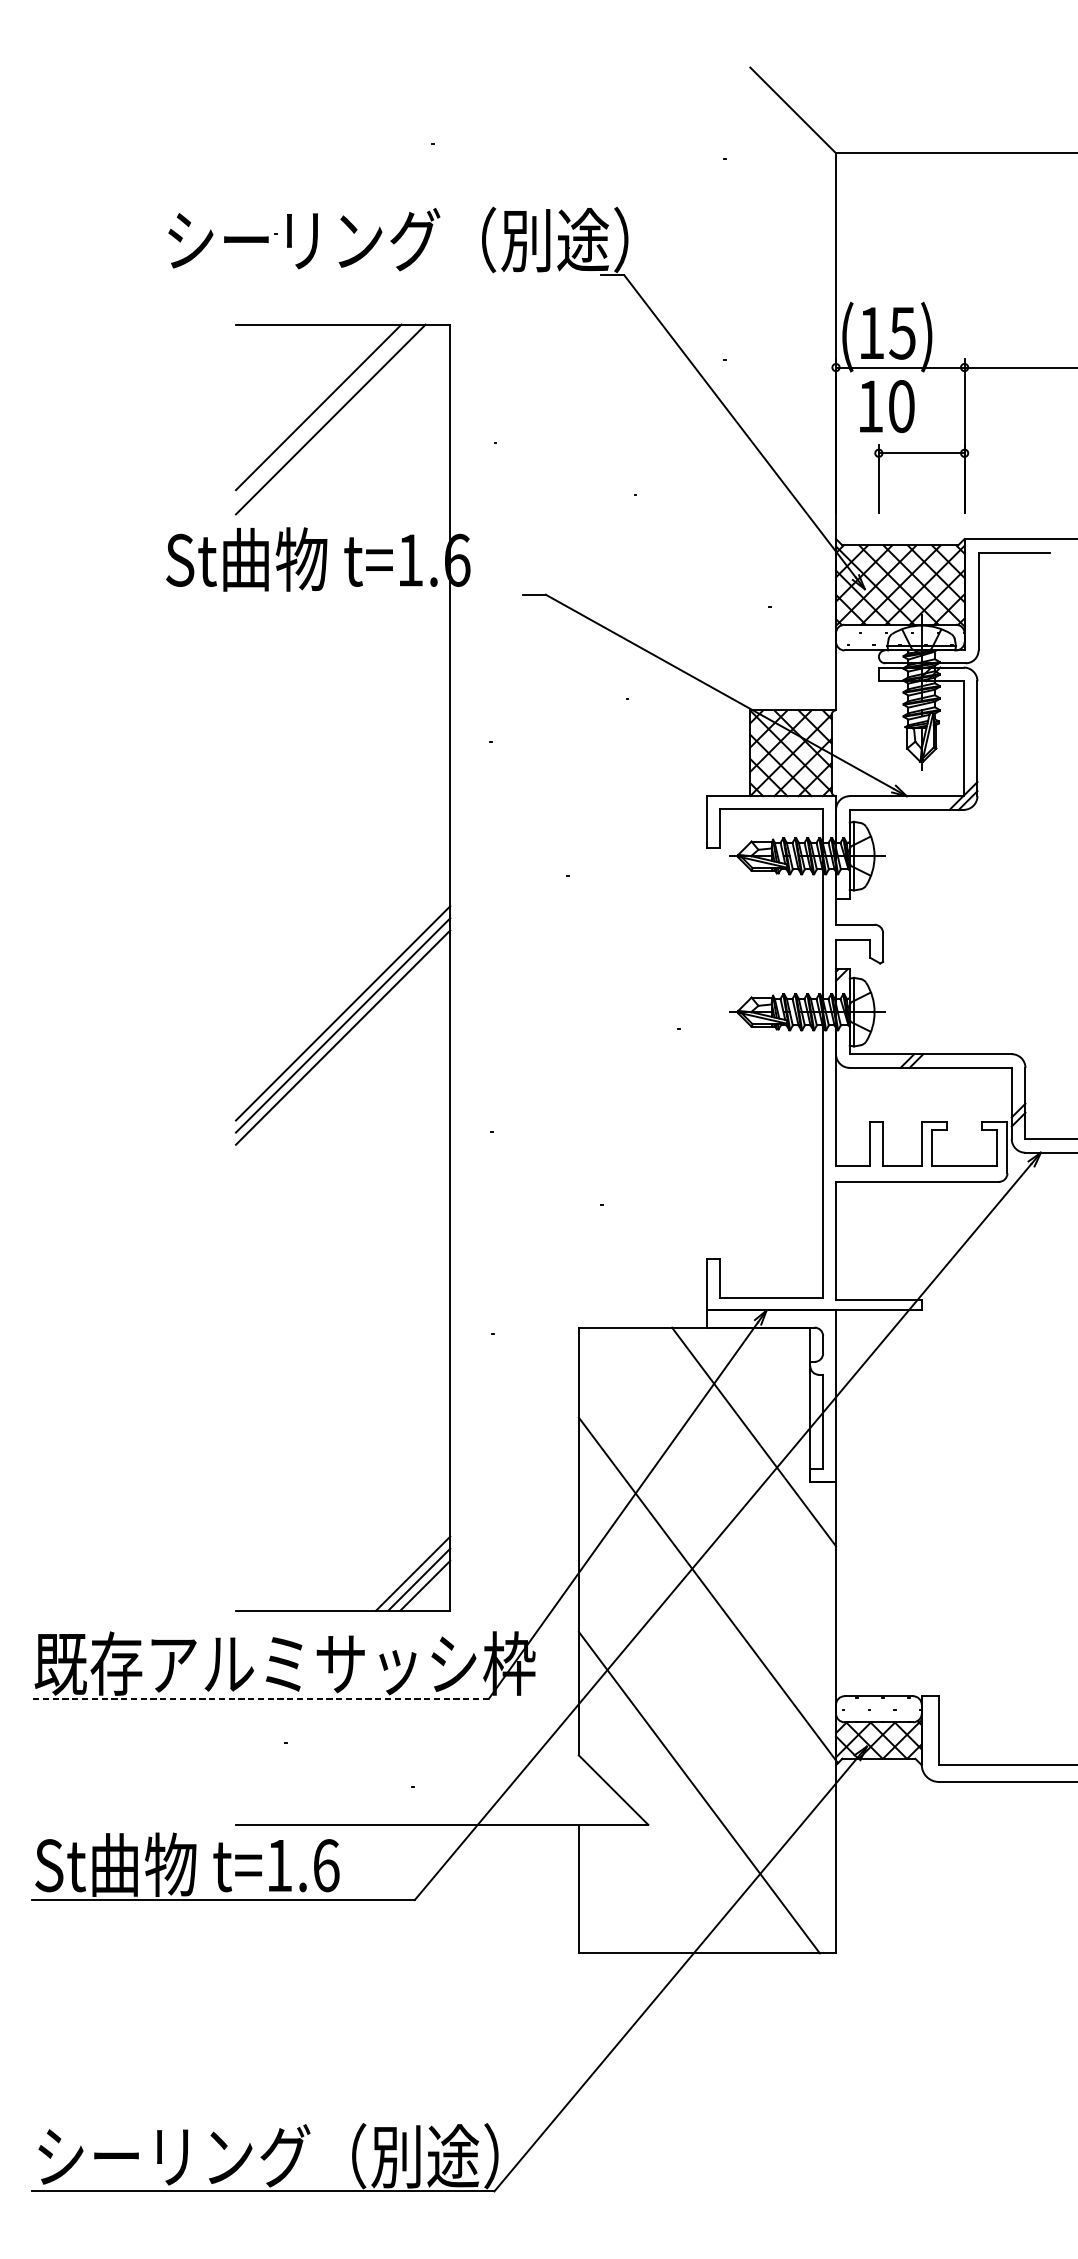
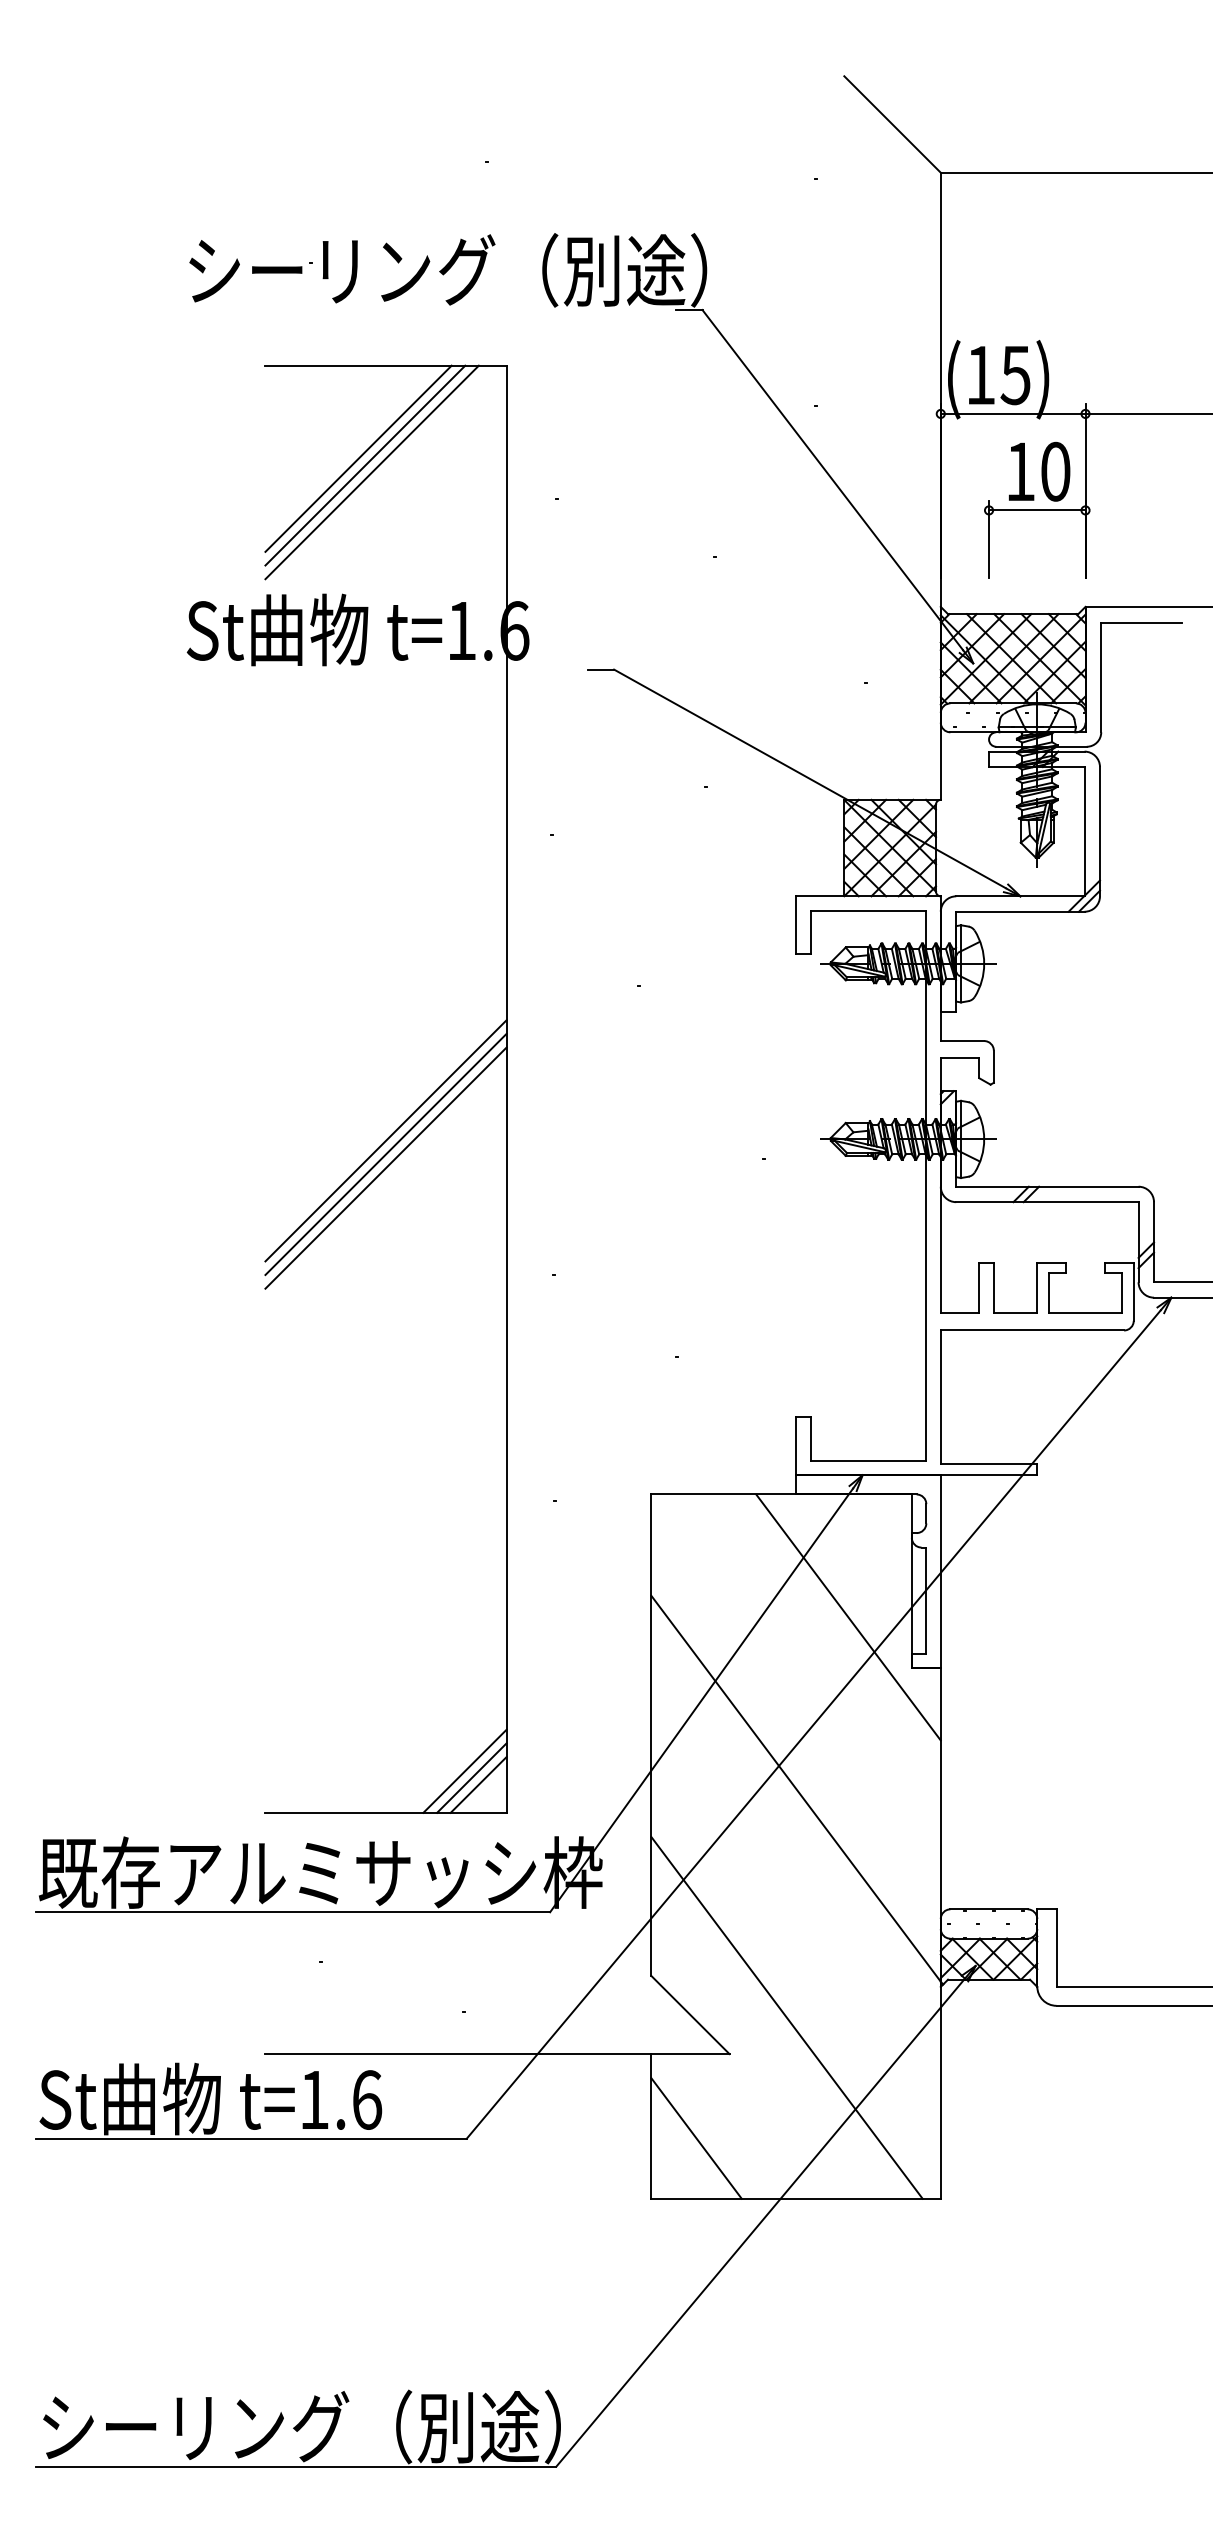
text: (887, 406) -> (1039, 471), moved
line: (324, 413) -> (365, 465), added
line: (260, 1699) -> (293, 1912), dashed -> solid
line: (618, 1899) -> (696, 2138), added

